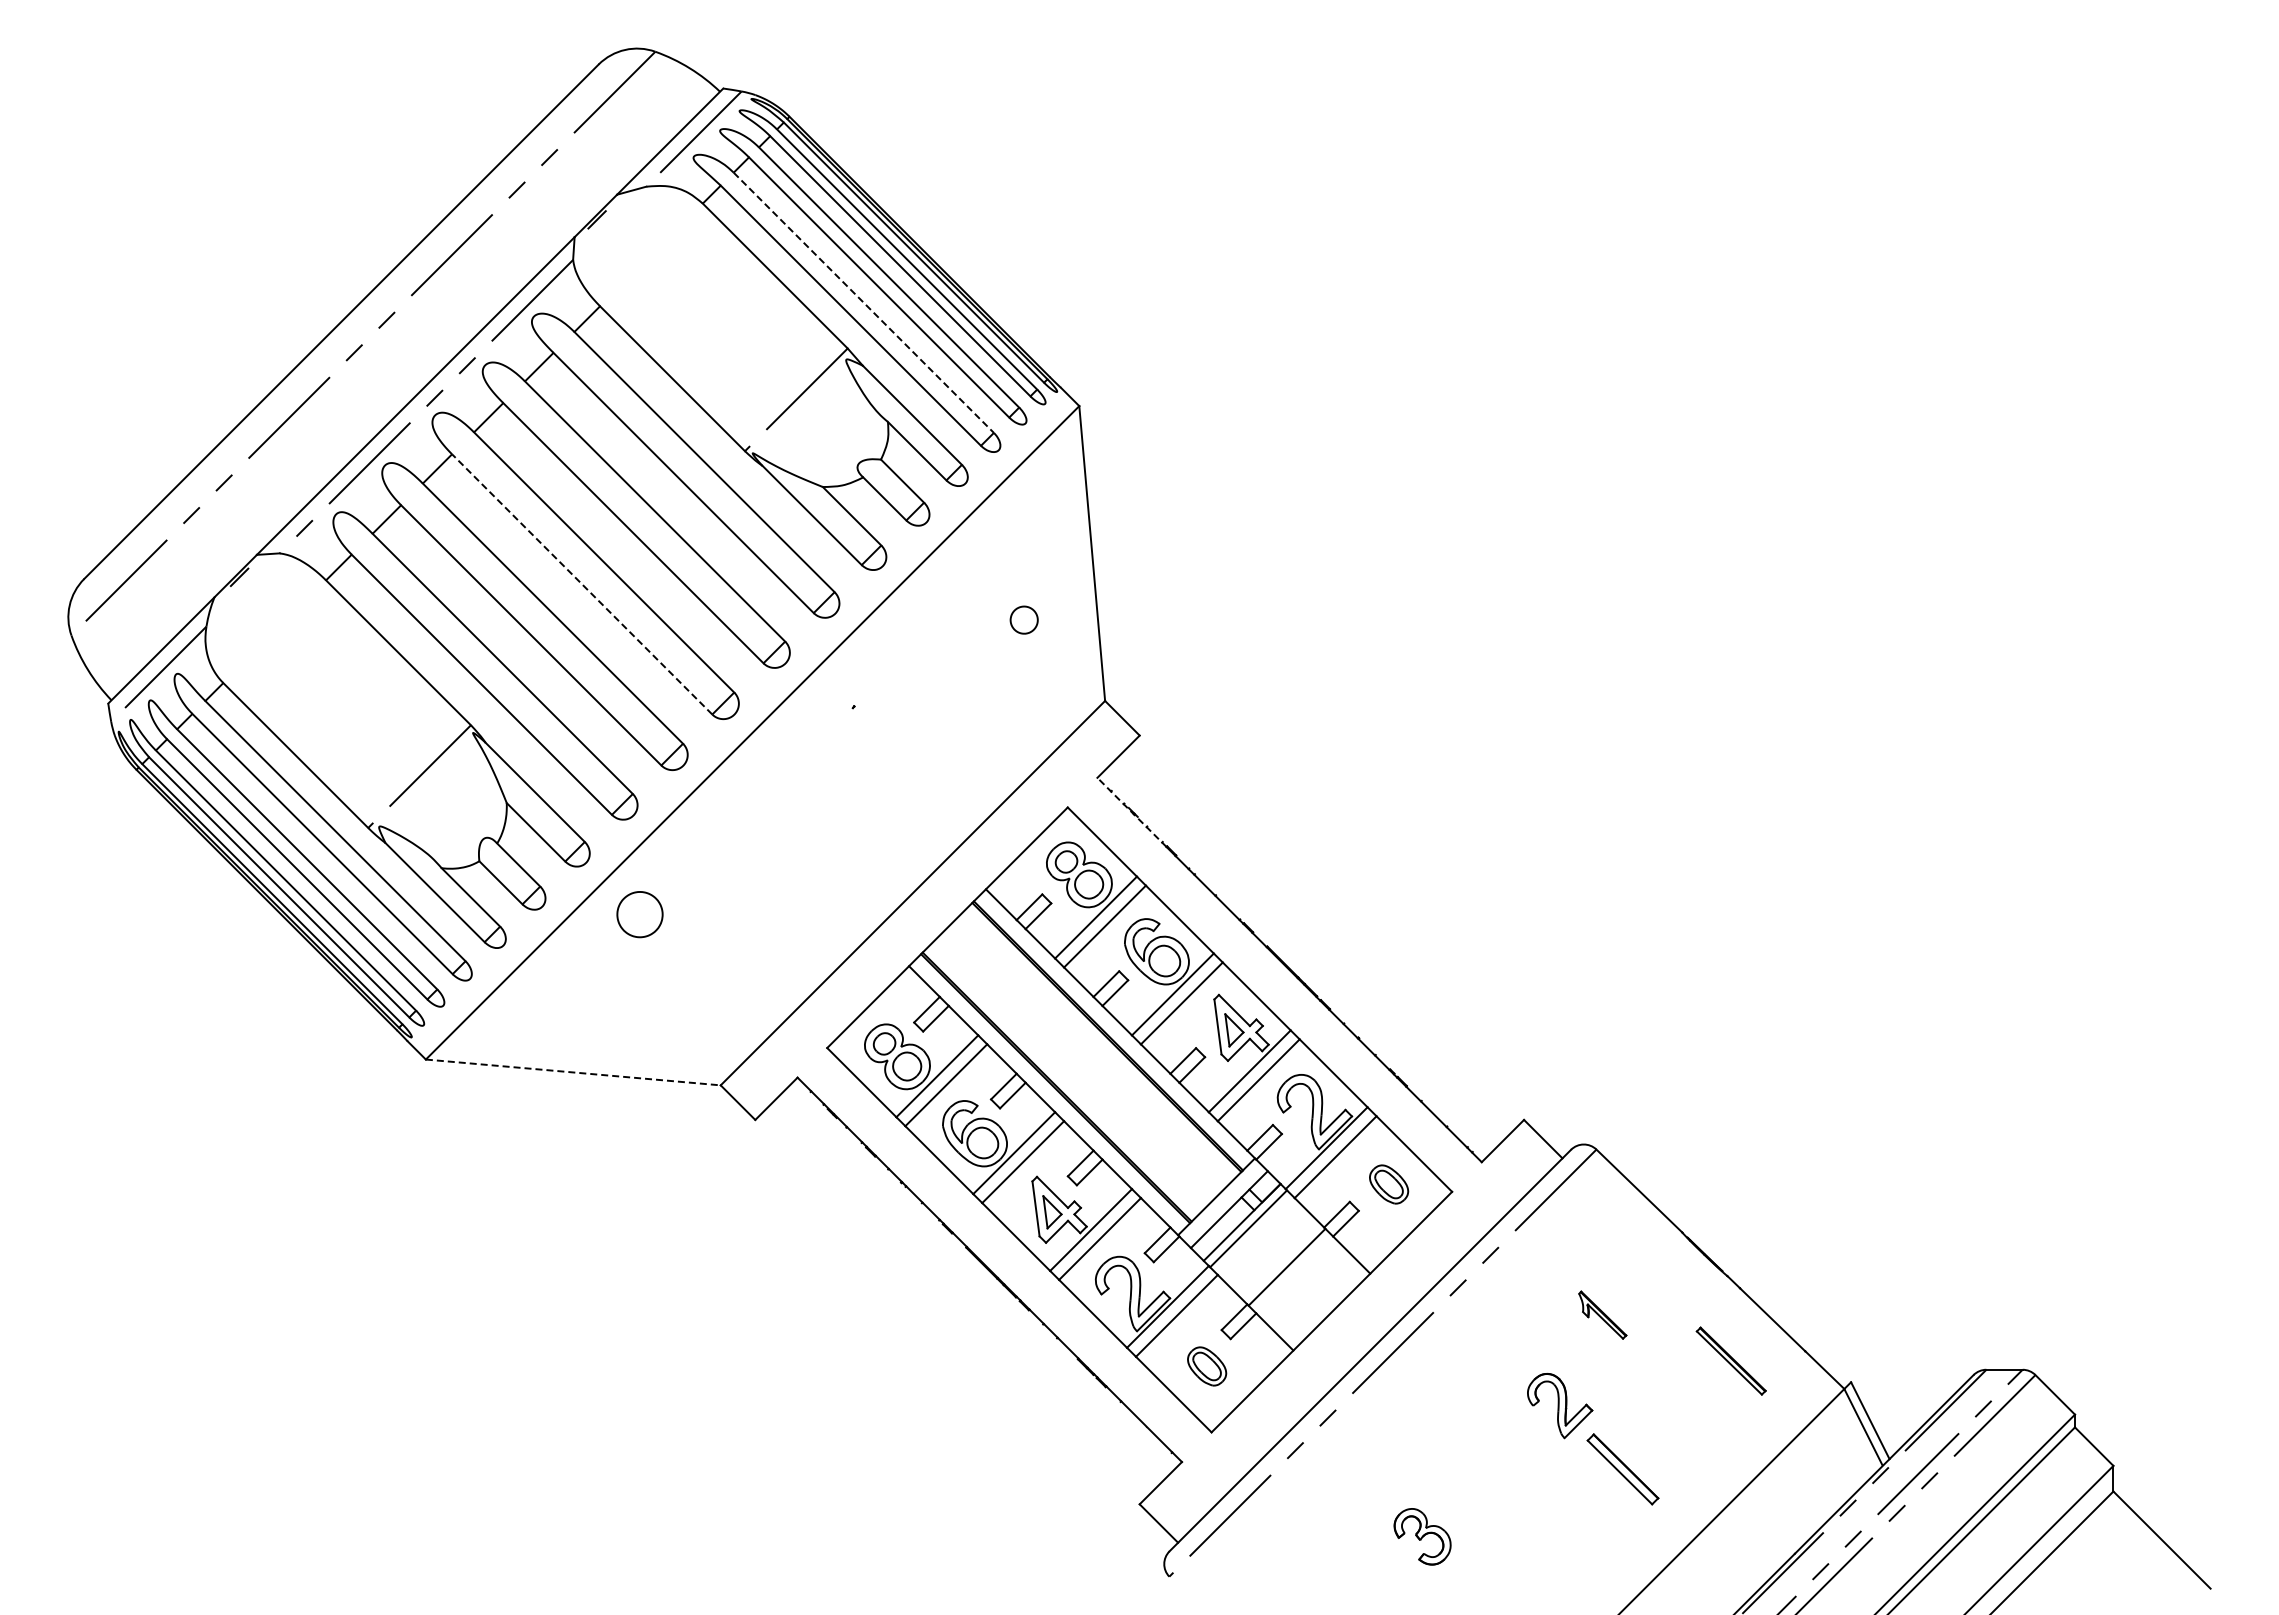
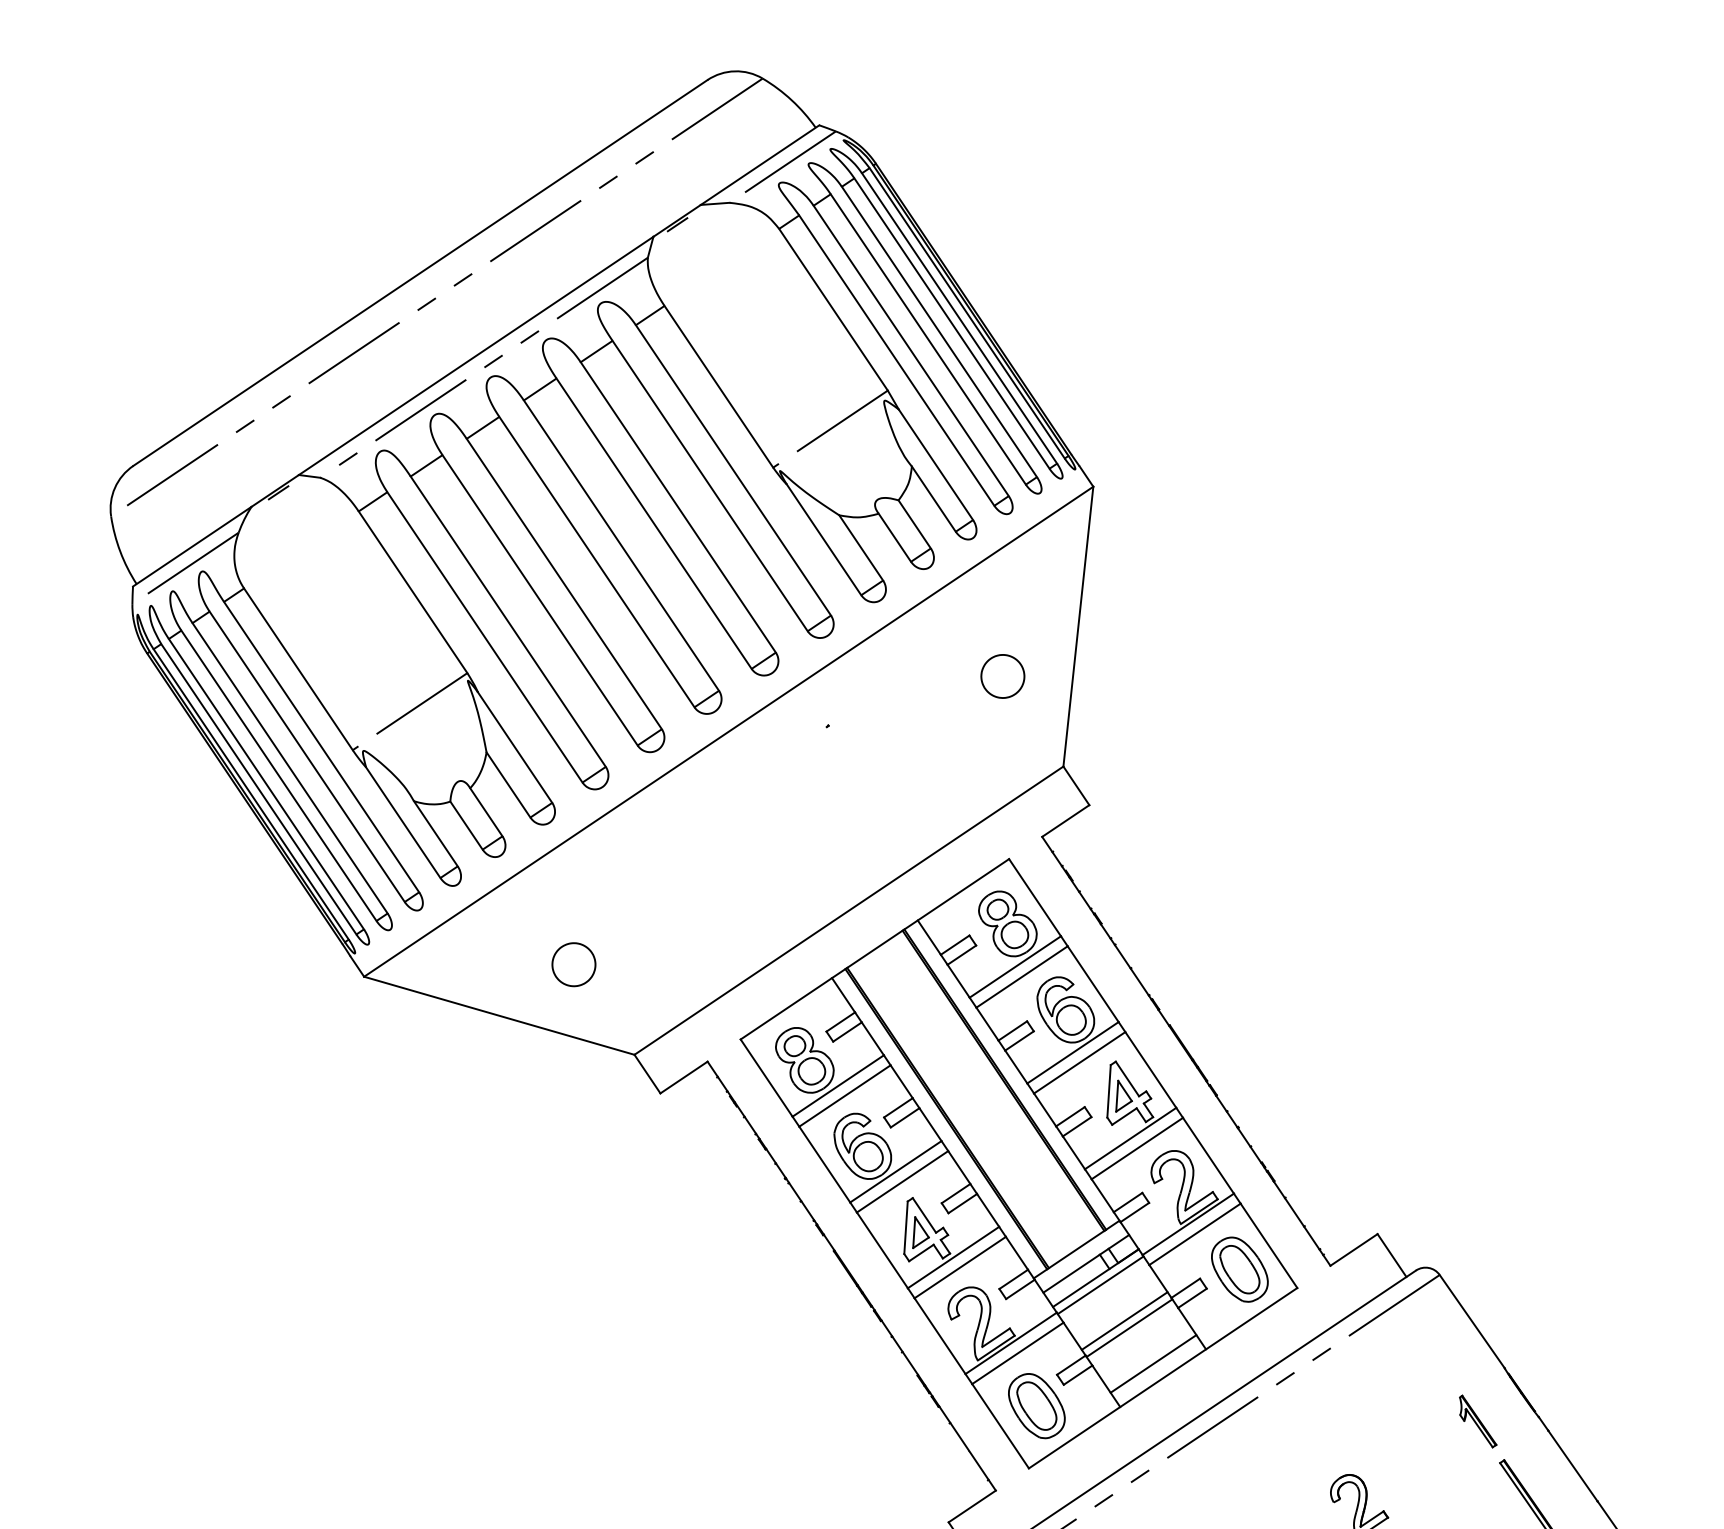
line: (863, 302) -> (910, 350), dashed -> solid
line: (582, 584) -> (597, 562), dashed -> solid
part: (1023, 619) -> (1002, 675), size x1.67
line: (1132, 812) -> (1068, 875), dashed -> solid
part: (639, 914) -> (573, 964), moved
line: (573, 1072) -> (499, 1015), dashed -> solid
part: (1388, 1184) -> (1239, 1269), size x1.67
line: (1280, 1260) -> (1124, 1320), added
line: (1318, 1298) -> (1153, 1363), added
part: (1602, 1314) -> (1477, 1420), moved
part: (1206, 1366) -> (1036, 1405), size x1.67

